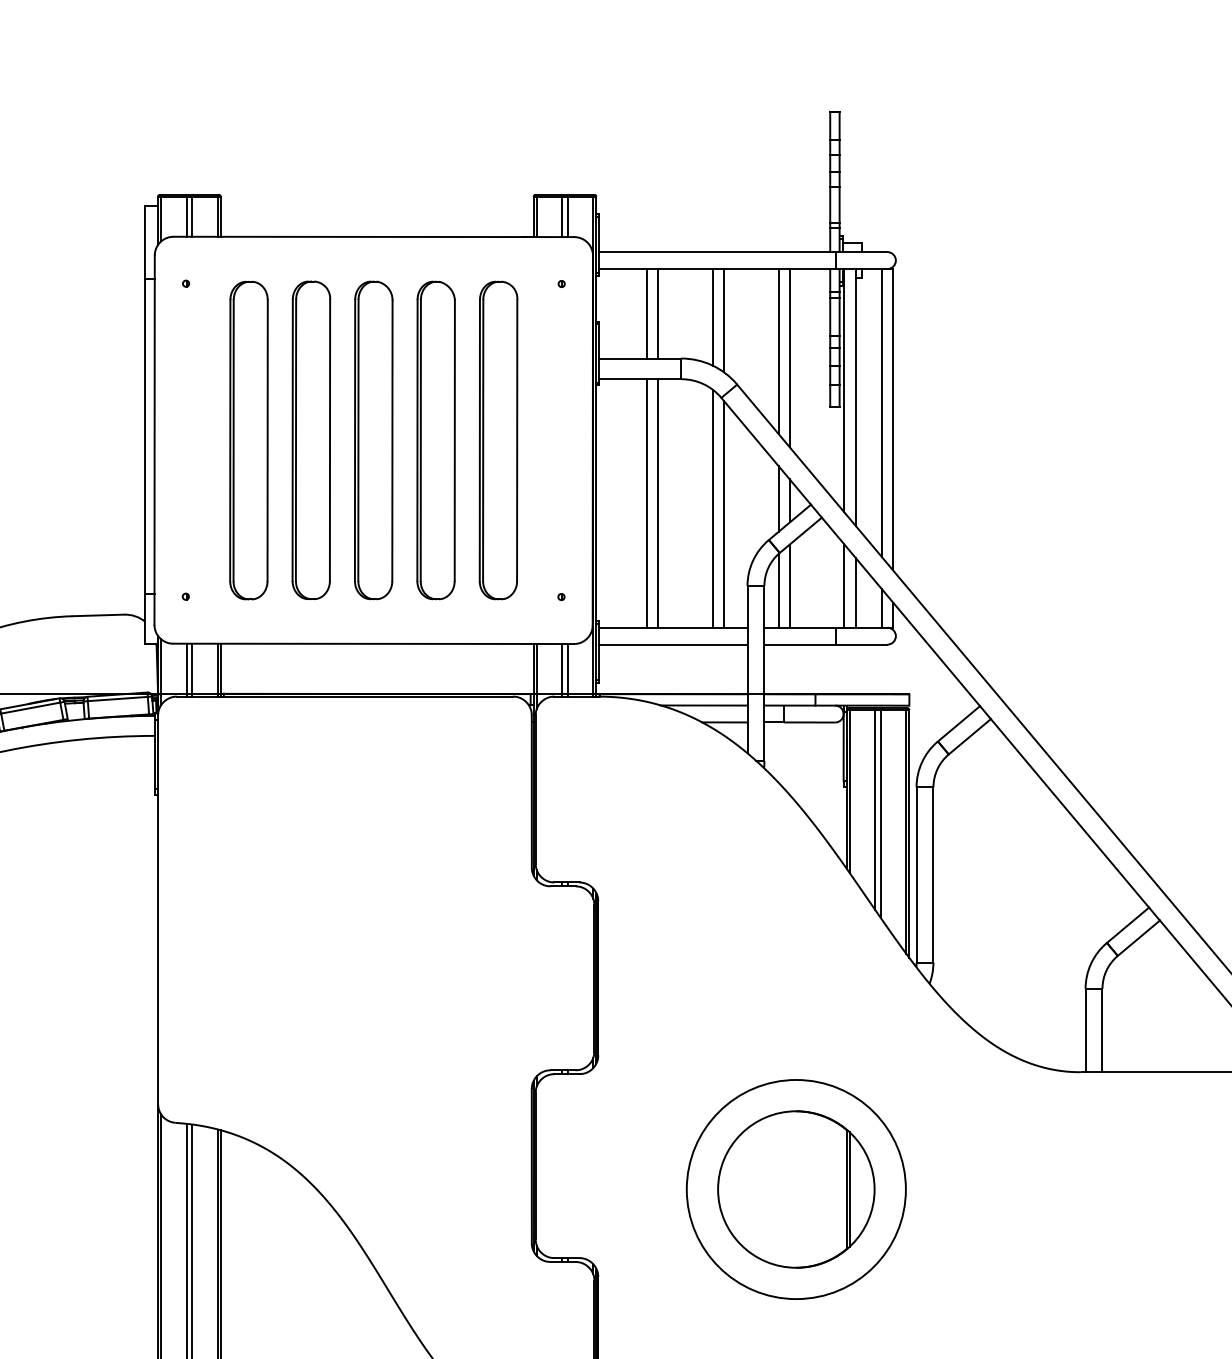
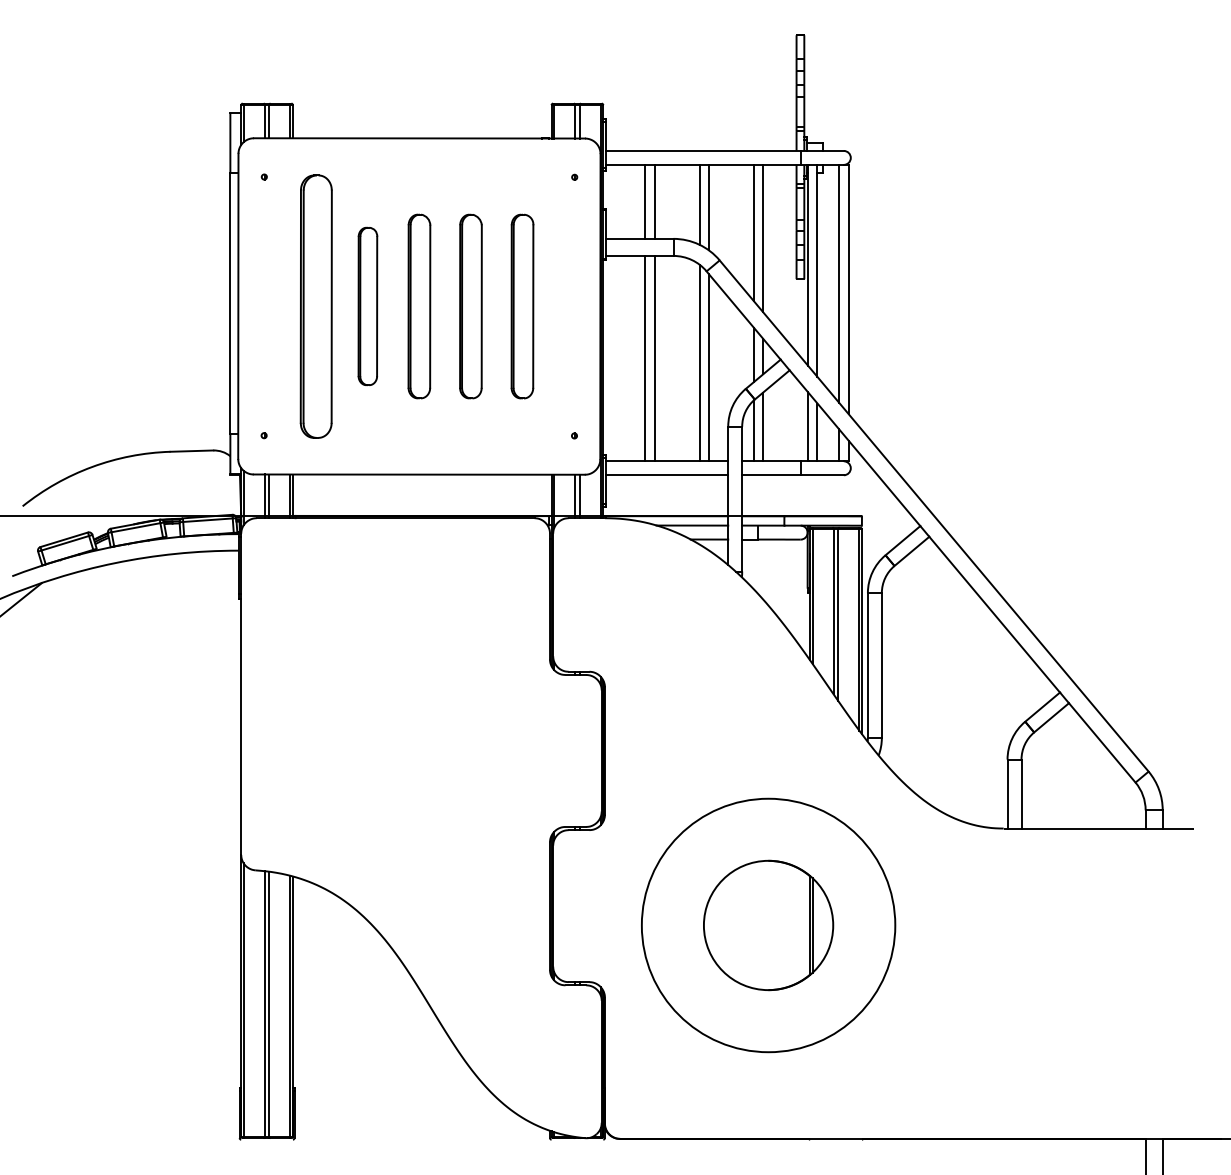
part: (310, 440) -> (367, 306), size x0.6
part: (373, 440) -> (419, 306), size x0.7
part: (435, 440) -> (470, 306), size x0.7
part: (498, 440) -> (522, 306), size x0.7
circle: (796, 1189) -> (768, 925), size x1.4

